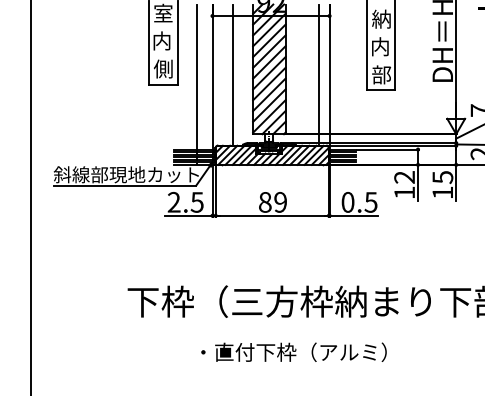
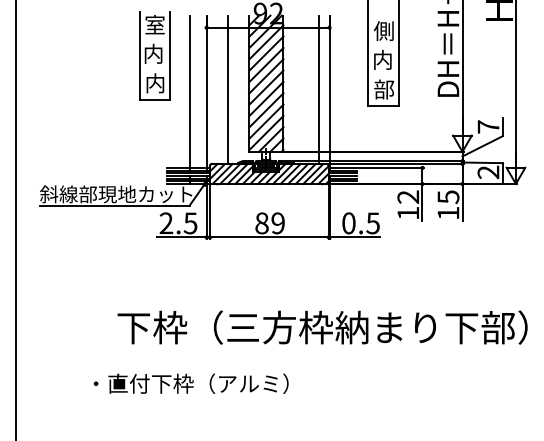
text: (380, 19) -> (383, 31), 納 -> 側
text: (162, 69) -> (154, 83), 側 -> 内
text: (293, 352) -> (190, 383), moved

